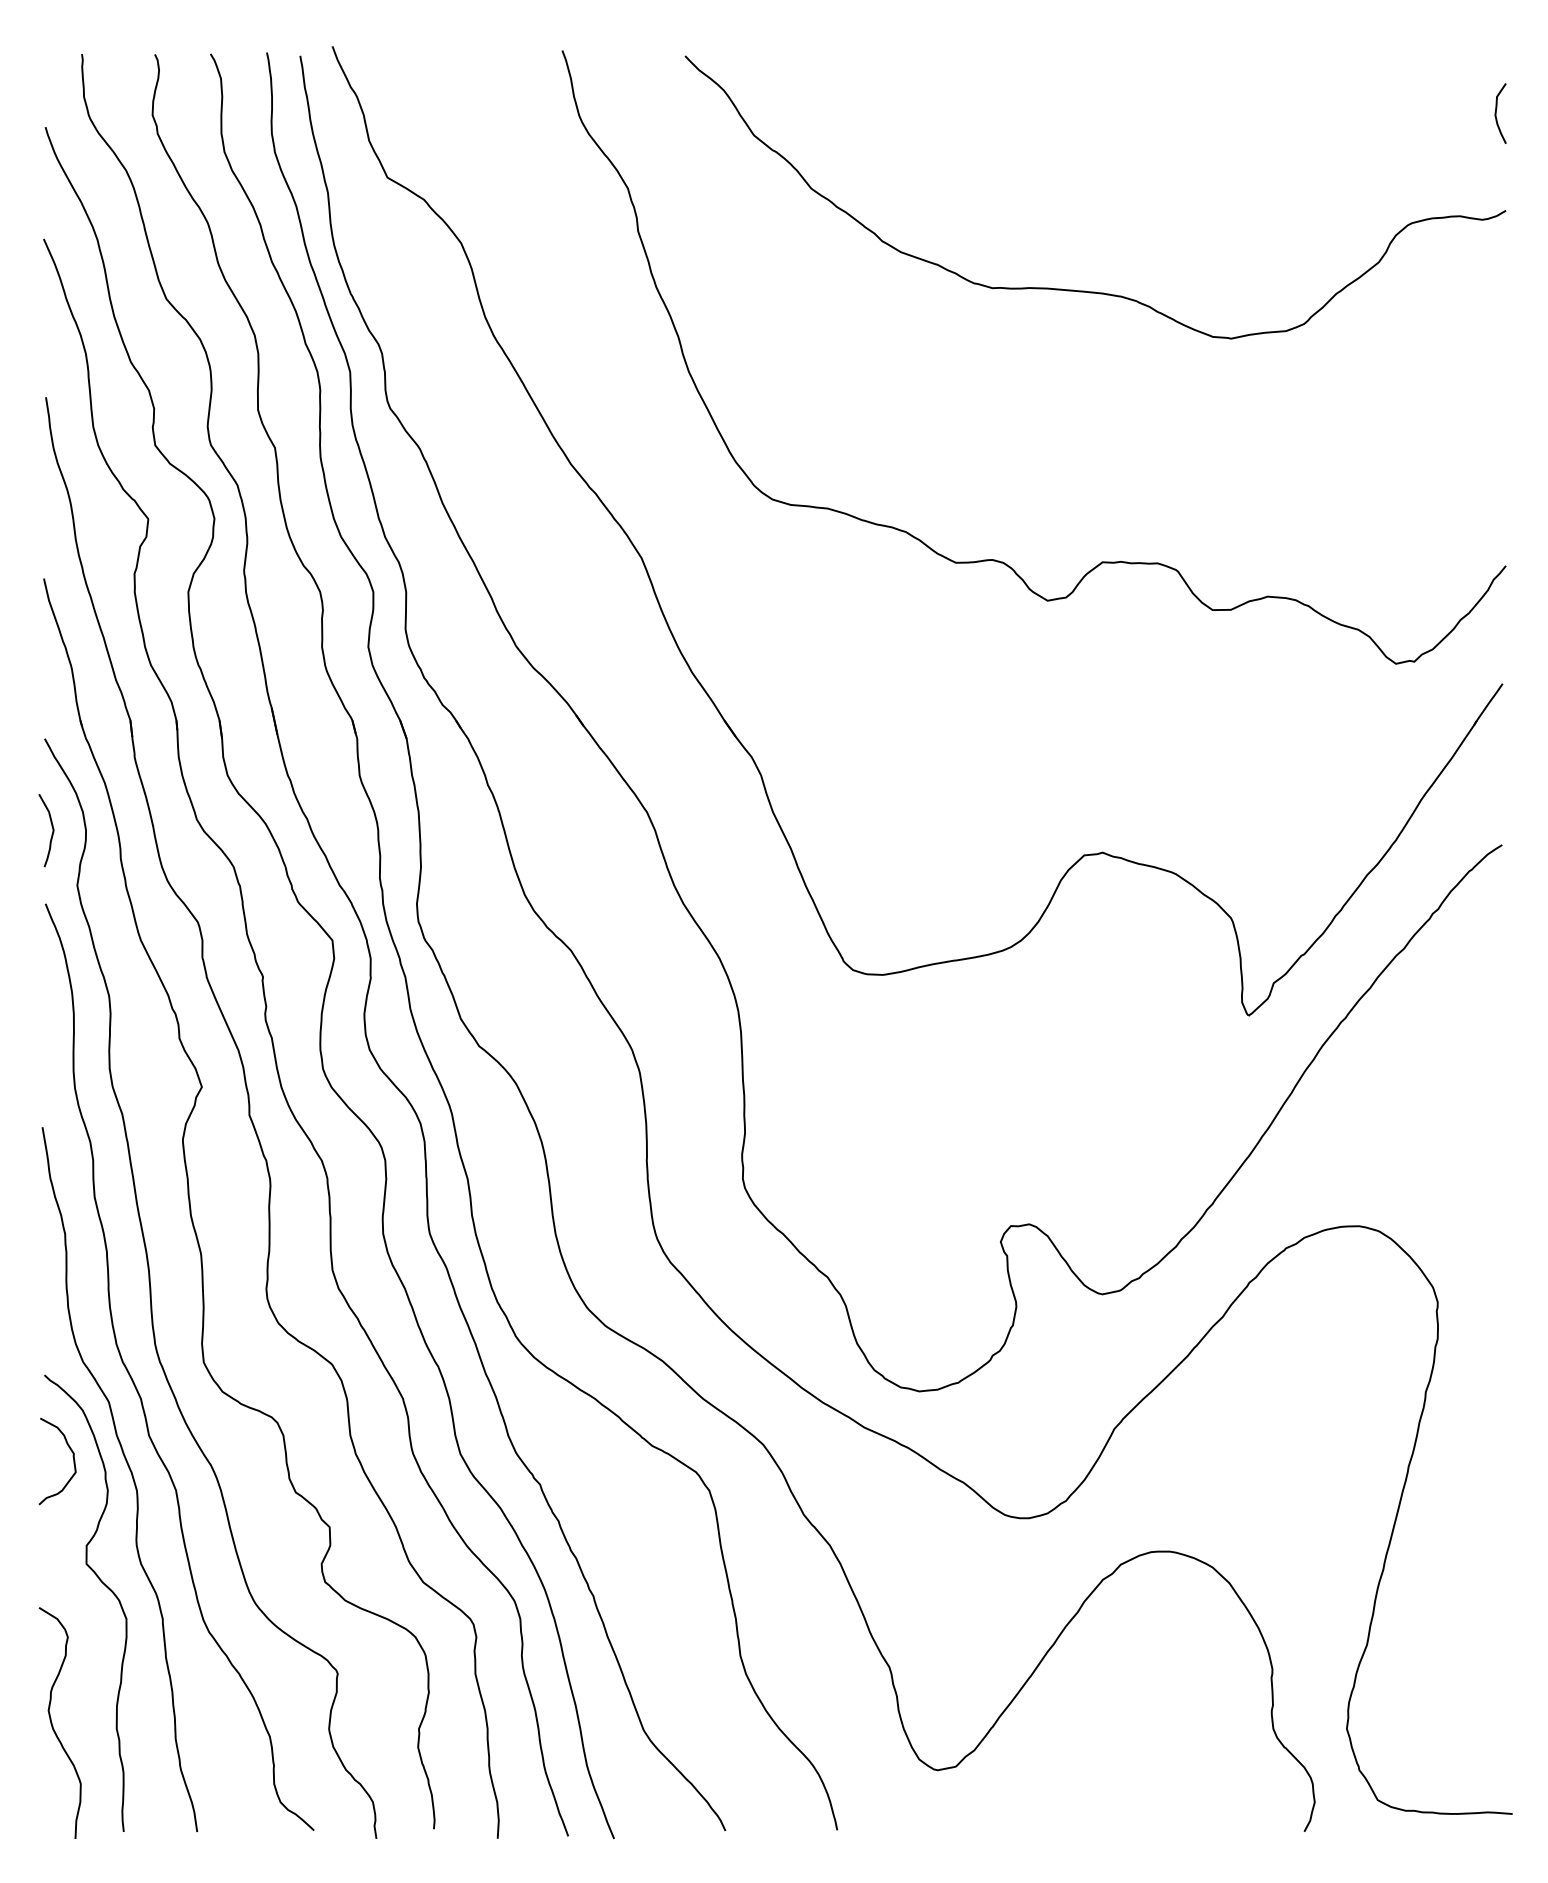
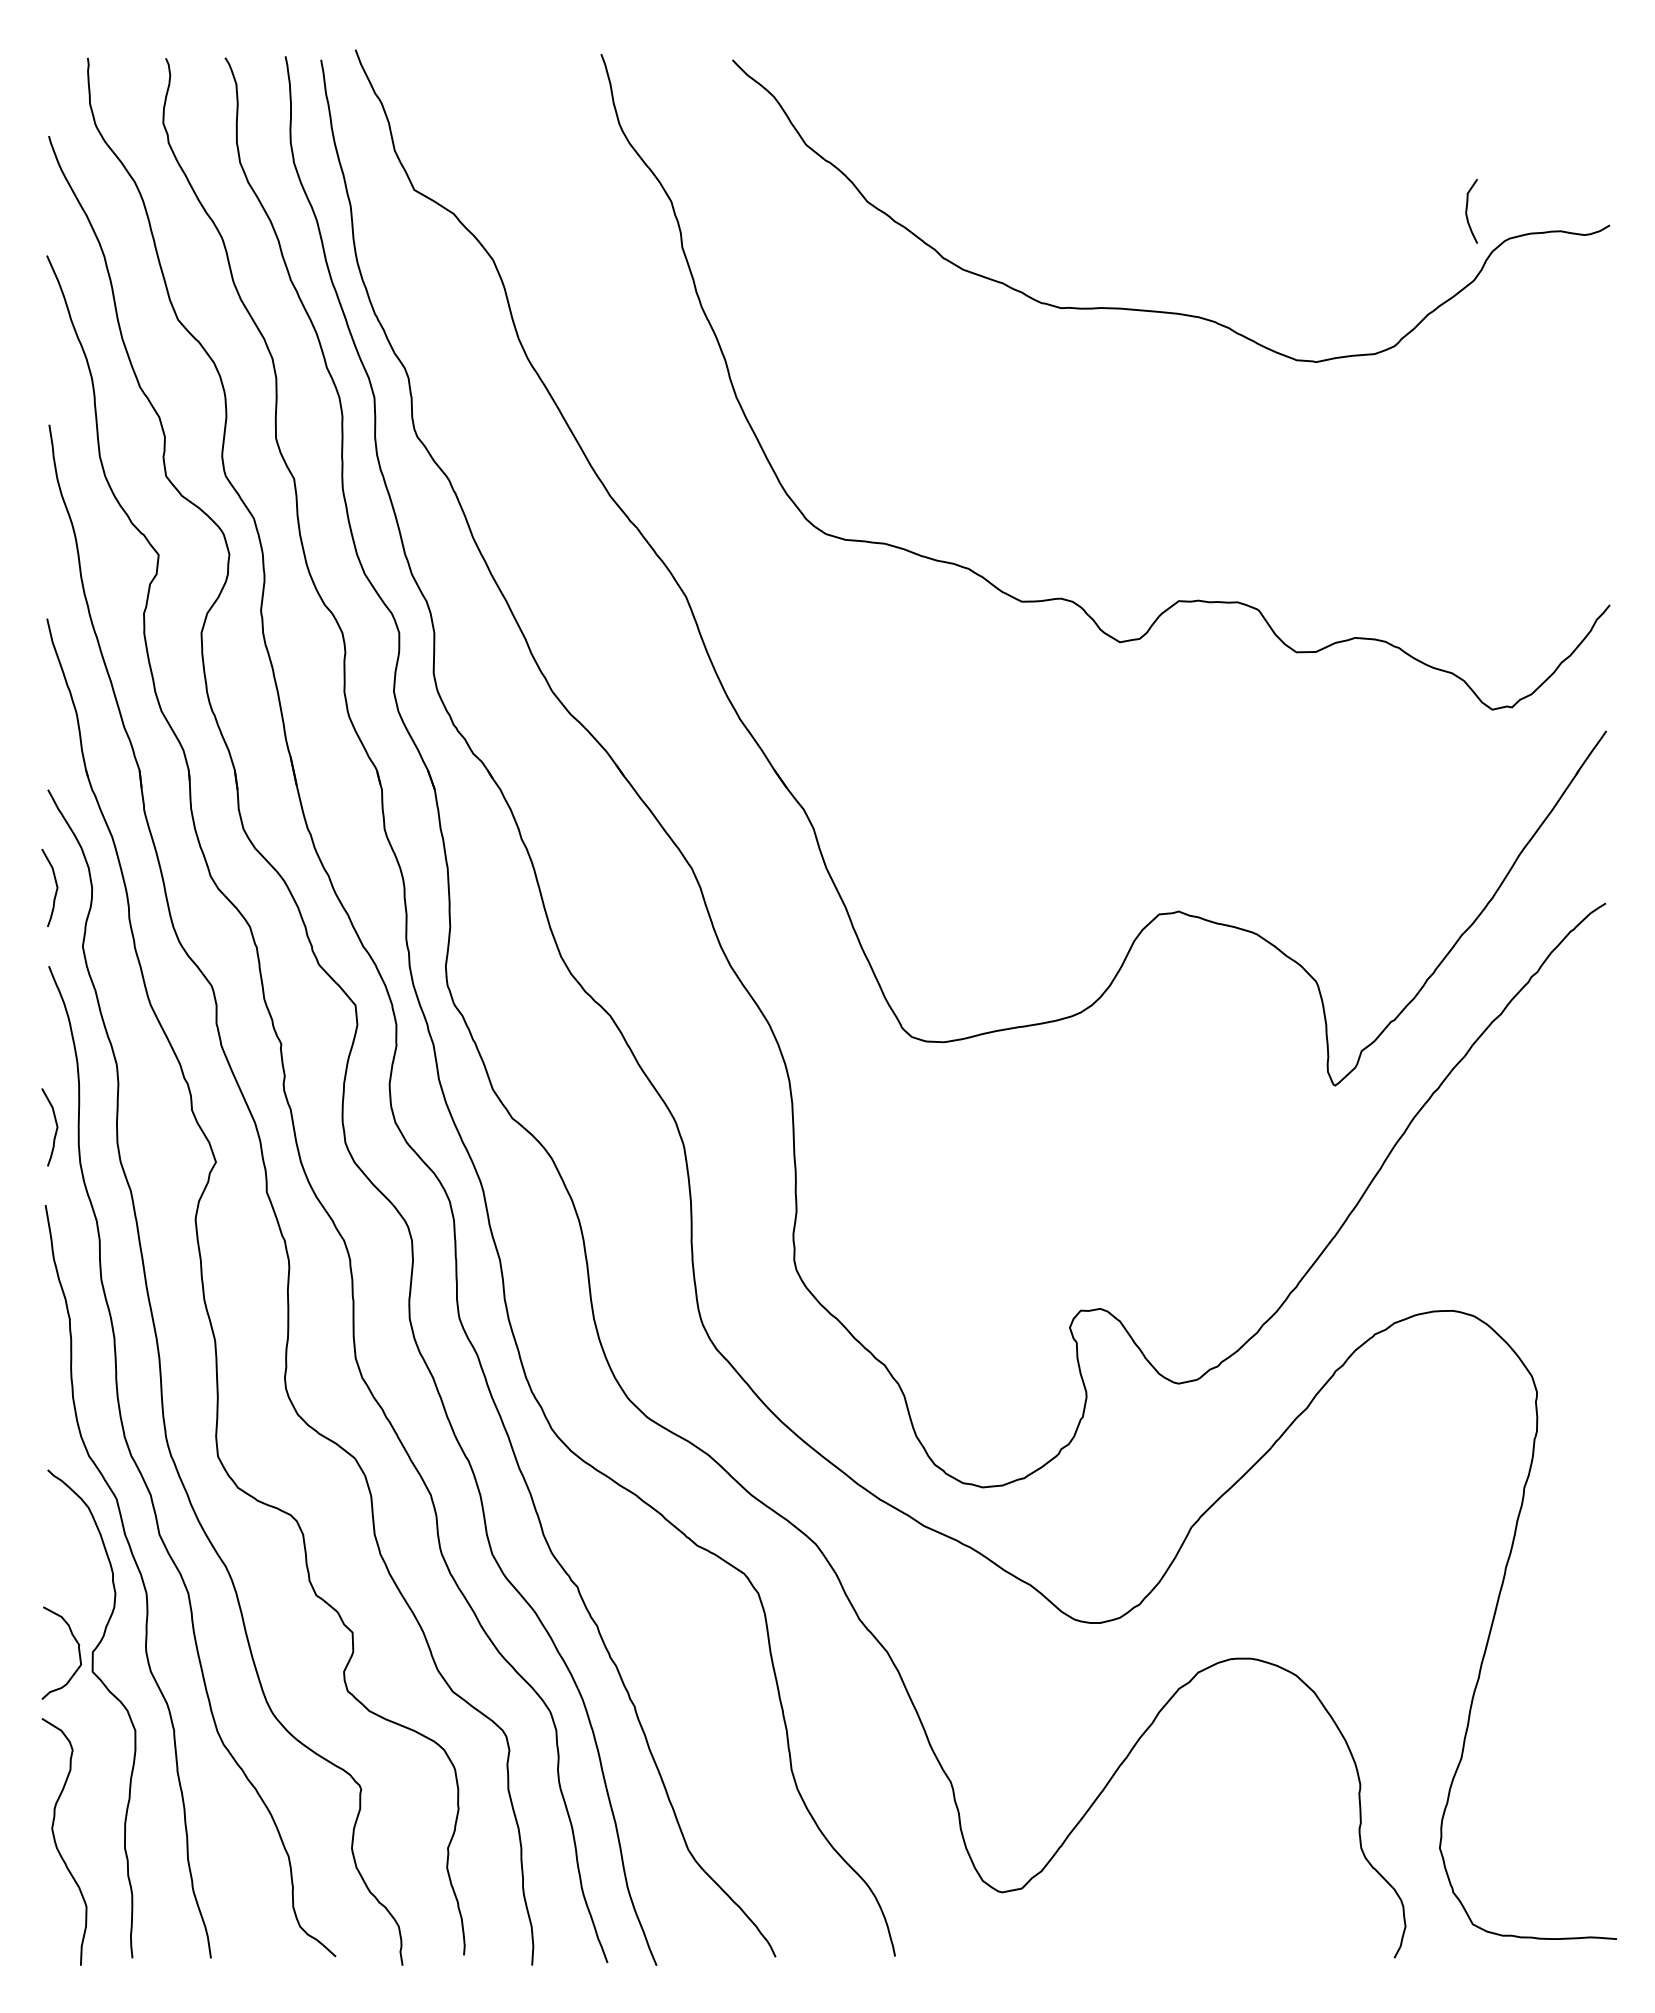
curve: (1496, 113) -> (1467, 211), moved
curve: (52, 1054) -> (56, 1127), added
curve: (72, 1456) -> (77, 1647), moved

